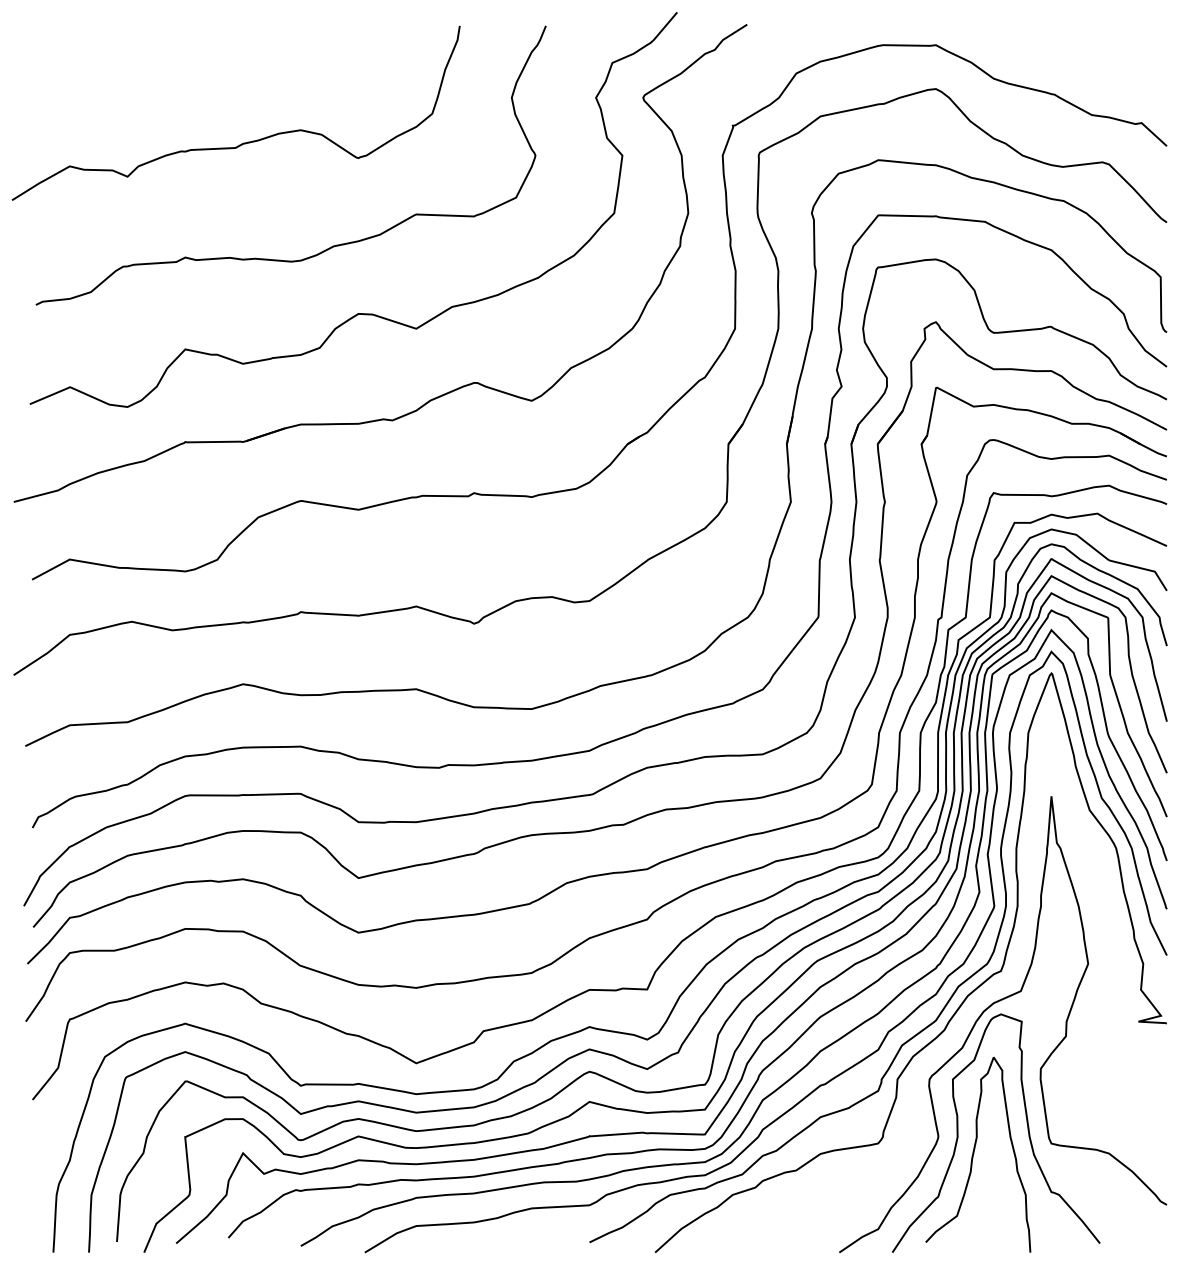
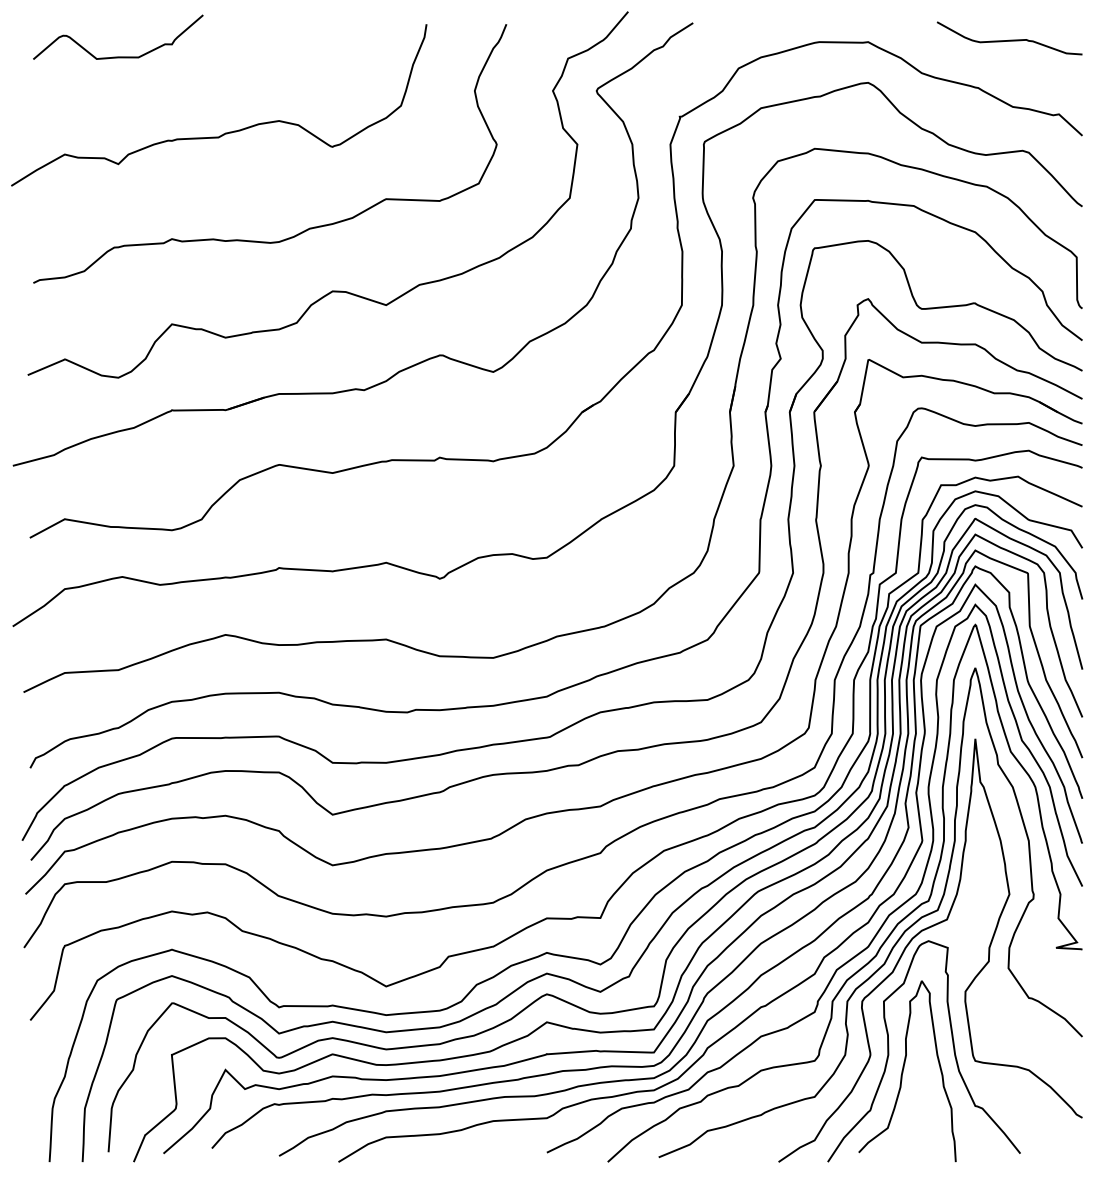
curve: (1088, 42) -> (1009, 39), added
curve: (127, 60) -> (118, 56), added
curve: (970, 1008) -> (900, 935), added

